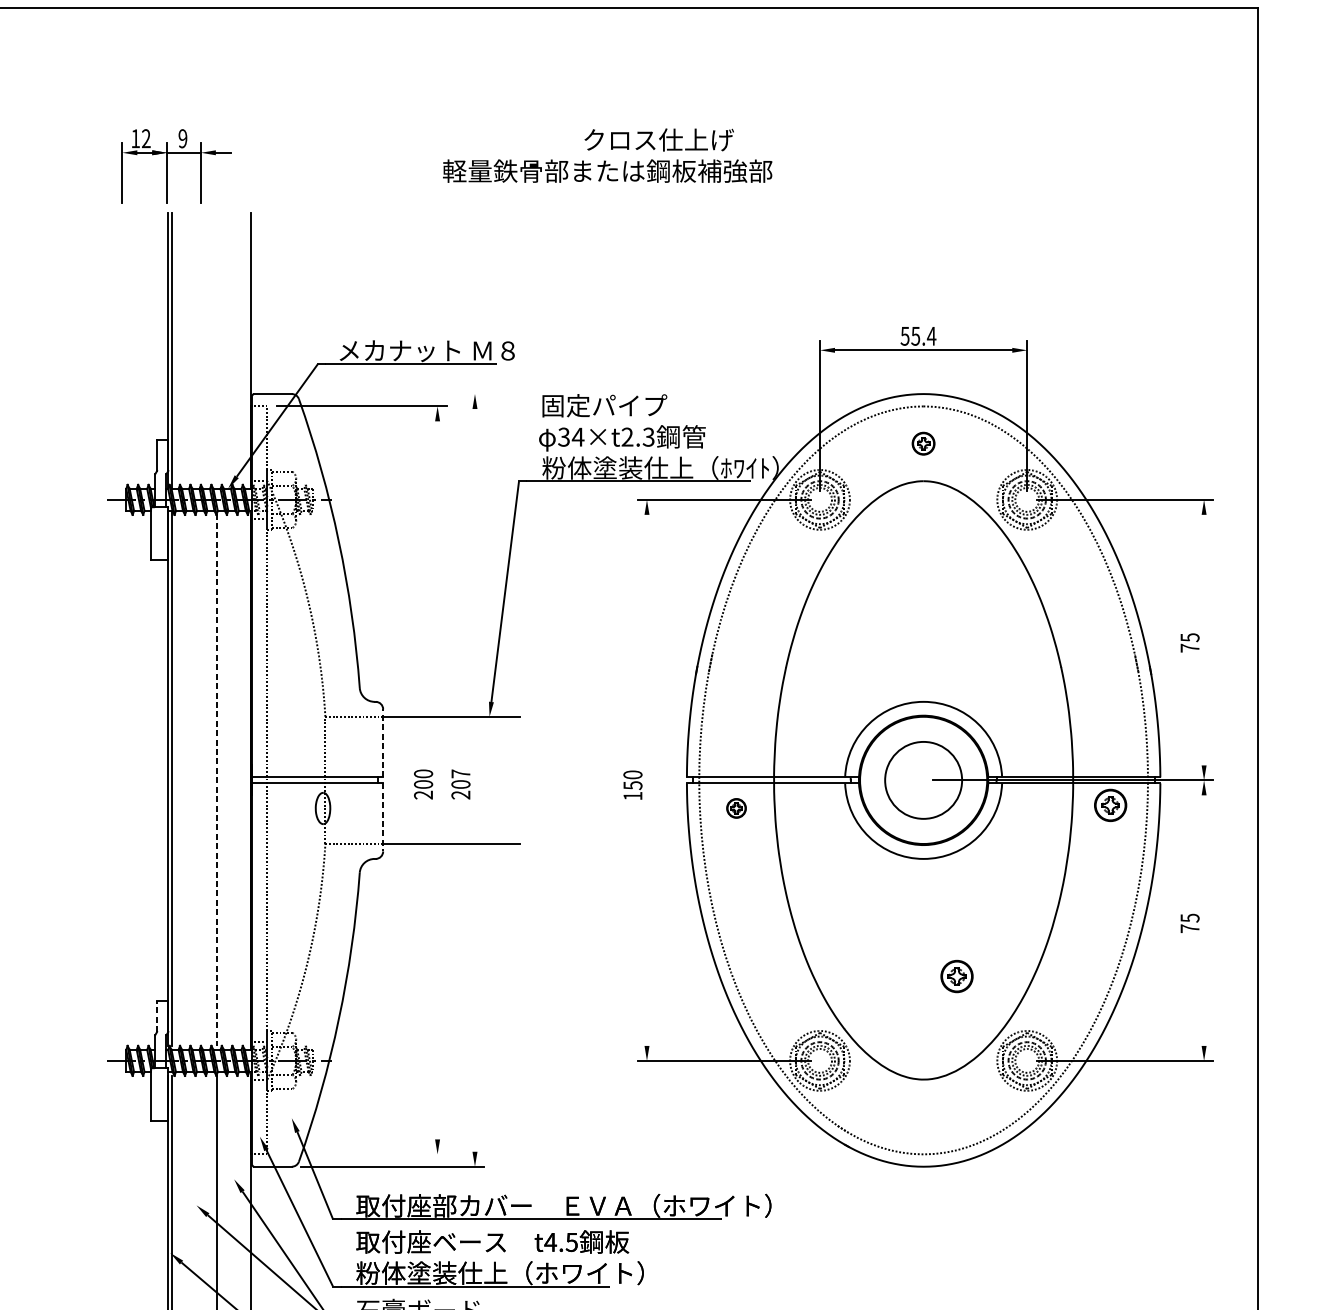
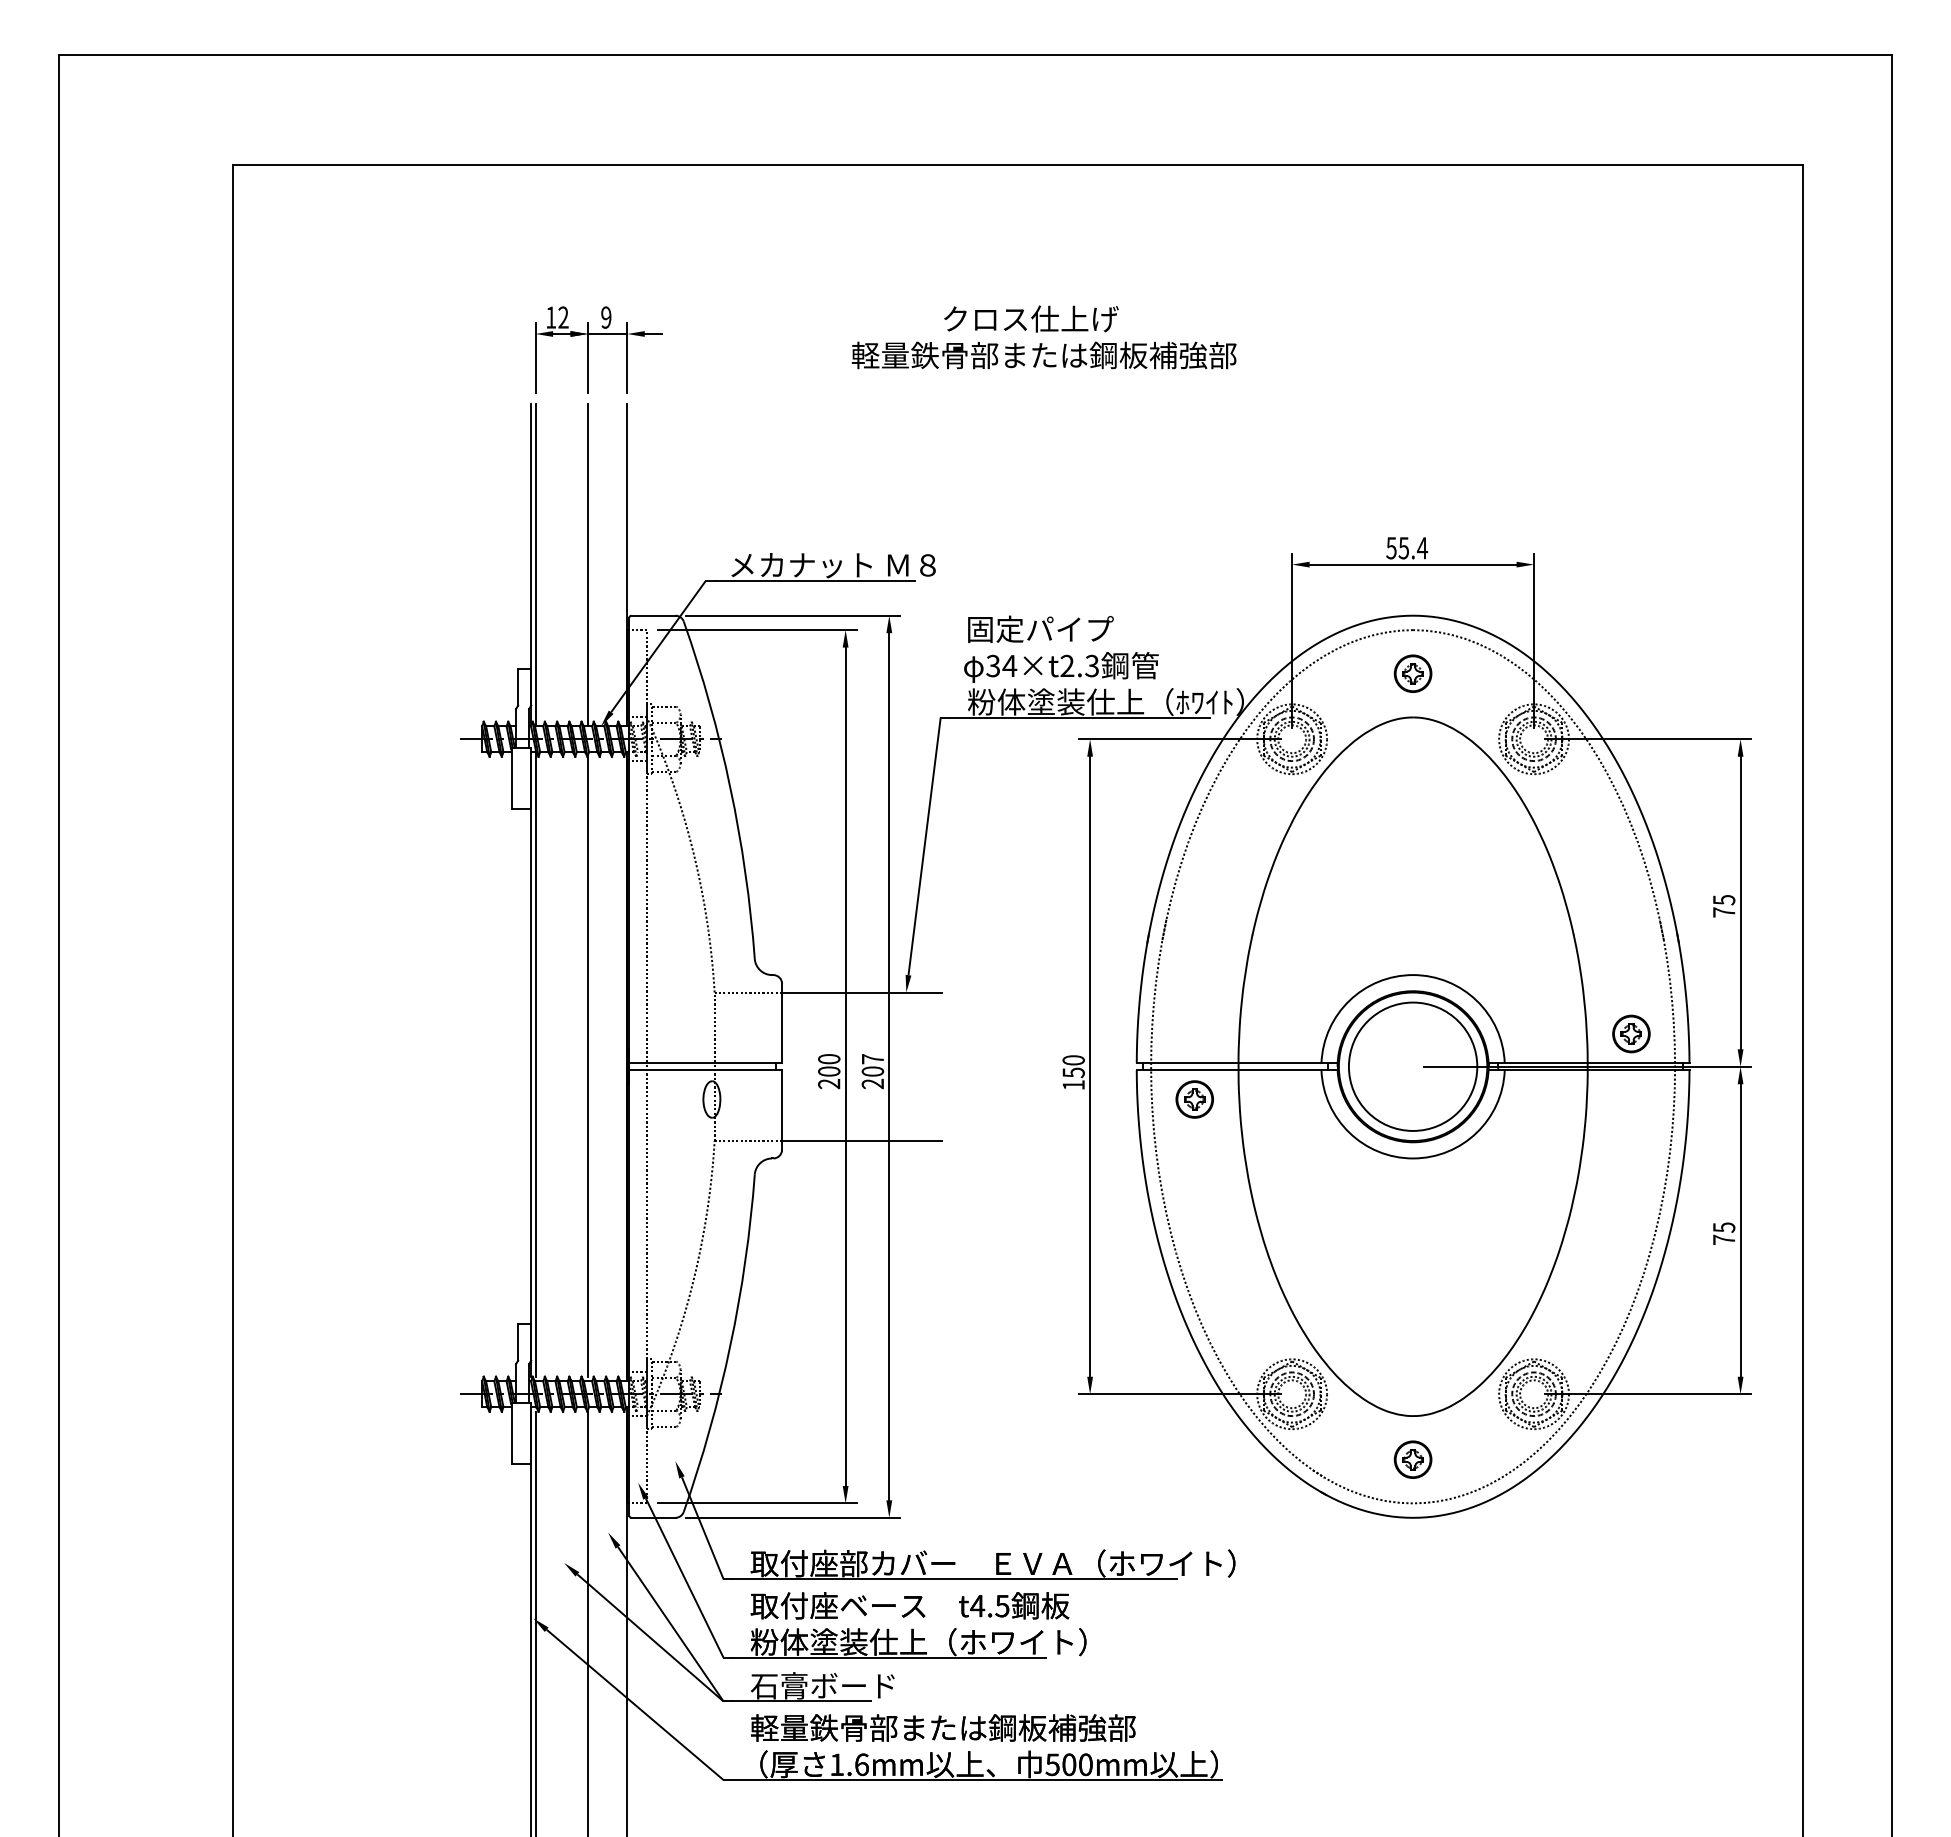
text: (659, 139) -> (1031, 318), moved
part: (167, 166) -> (588, 349), moved
line: (217, 351) -> (588, 565), added
line: (392, 393) -> (793, 615), added
part: (923, 443) -> (1412, 673), size x1.43
line: (1204, 639) -> (1740, 902), added
line: (383, 743) -> (782, 1023), dashed -> solid
line: (217, 779) -> (588, 1065), dashed -> solid
line: (437, 780) -> (845, 1066), added
line: (475, 780) -> (889, 1066), added
line: (647, 780) -> (1090, 1066), added
circle: (923, 780) -> (1412, 1066), size x1.43
part: (1110, 805) -> (1631, 1033), moved
part: (736, 808) -> (1194, 1099), size x1.67
line: (383, 817) -> (782, 1110), dashed -> solid
line: (1204, 920) -> (1740, 1230), added
part: (956, 976) -> (1412, 1459), moved
line: (157, 1015) -> (518, 1341), dashed -> solid
line: (361, 1154) -> (756, 1503), added

